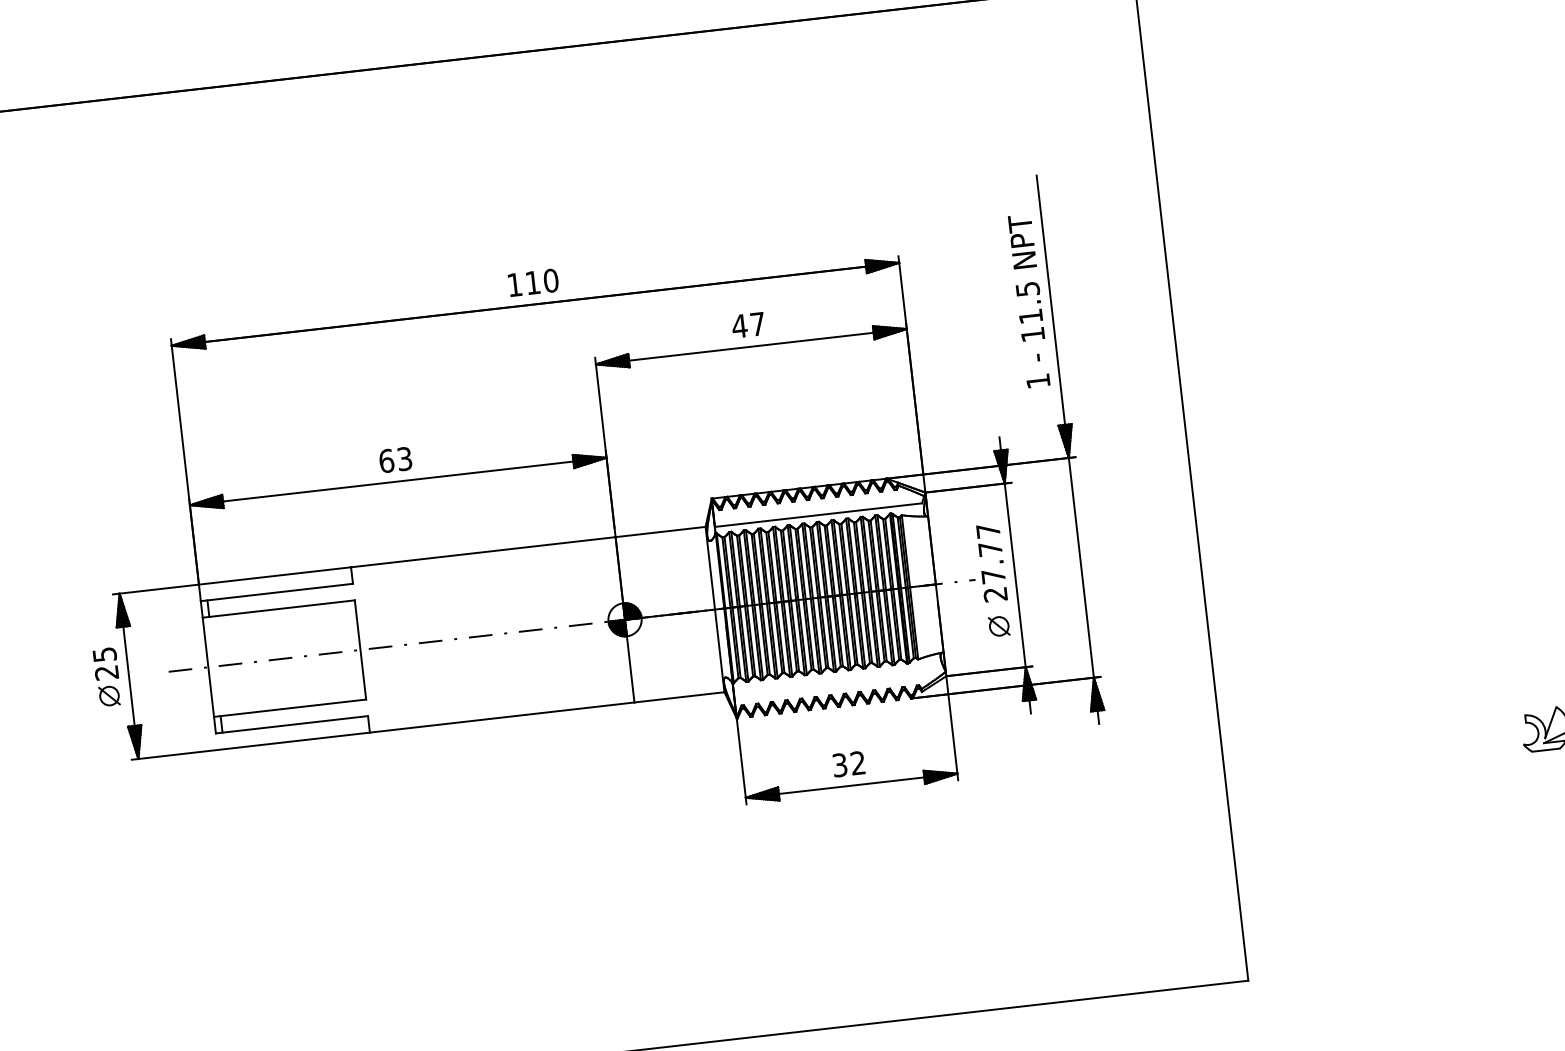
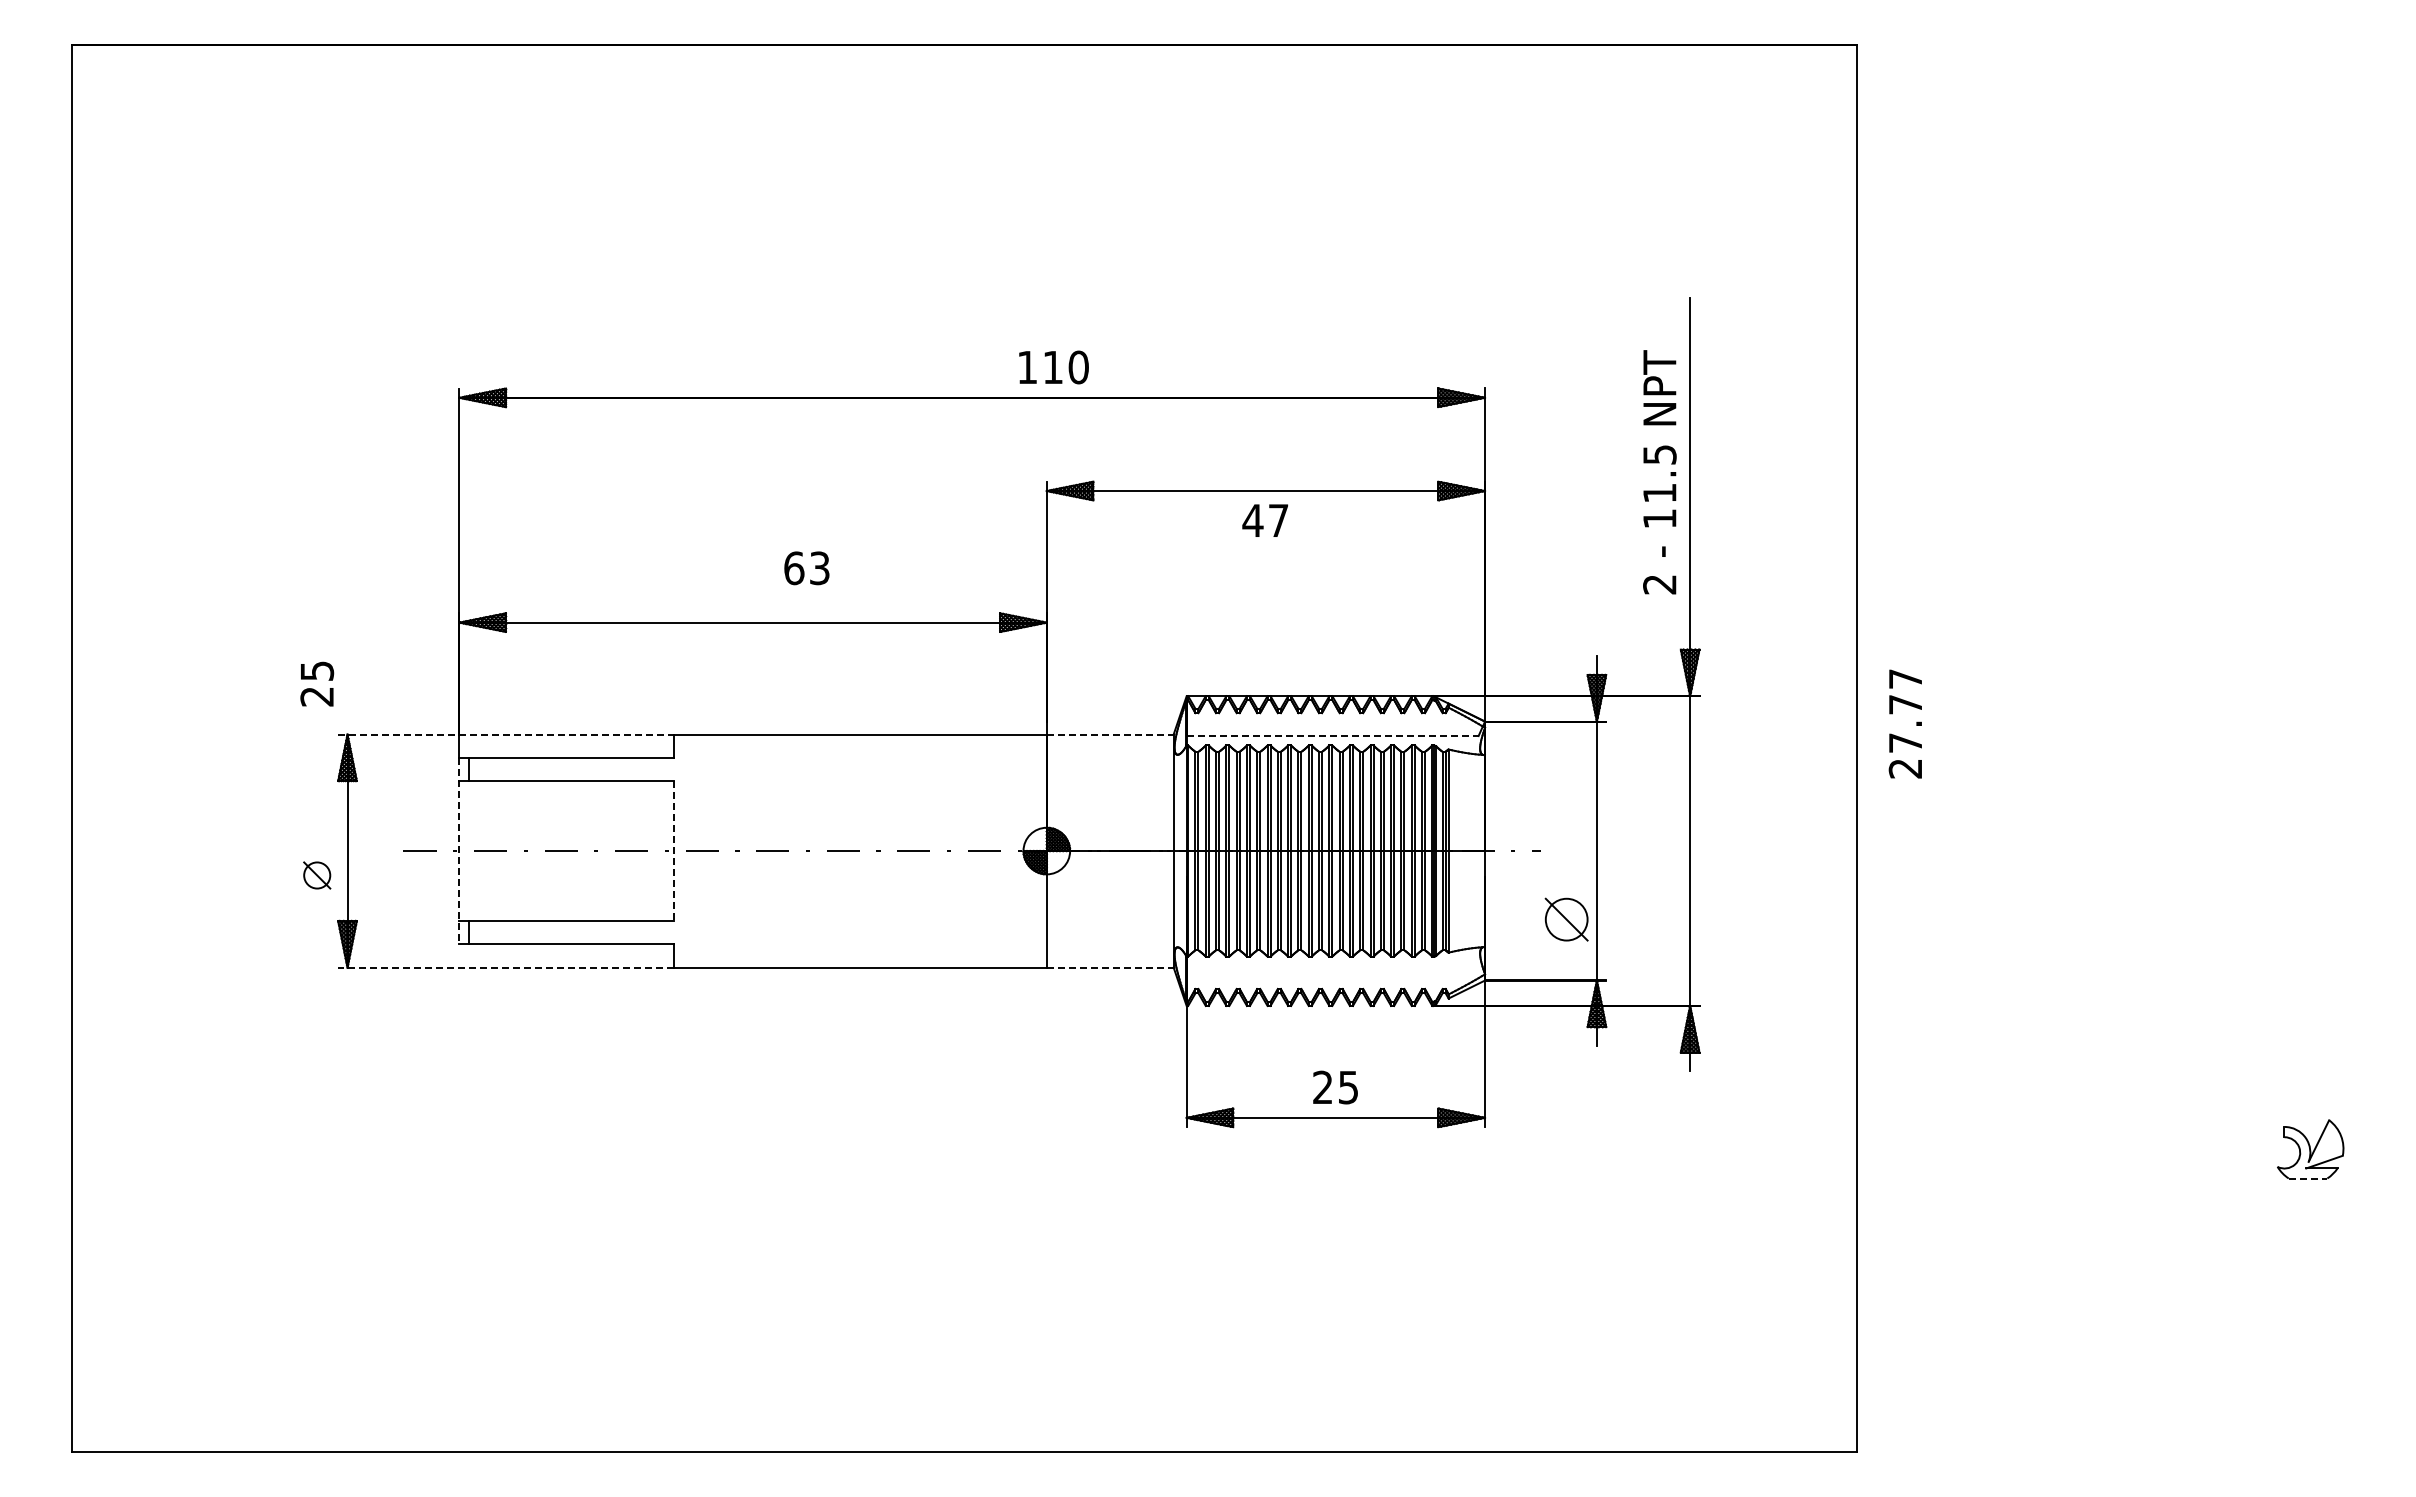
text: (533, 282) -> (1053, 367), moved
text: (748, 325) -> (1265, 520), moved
text: (1038, 381) -> (1659, 584), 1 -> 2
text: (395, 460) -> (806, 568), moved
line: (818, 515) -> (1332, 736), solid -> dashed
line: (660, 531) -> (1110, 734), solid -> dashed
text: (991, 562) -> (1904, 723), moved
line: (232, 580) -> (506, 734), solid -> dashed
part: (999, 626) -> (1566, 919), size x1.6
line: (360, 650) -> (673, 851), solid -> dashed
text: (105, 663) -> (317, 683), moved
line: (208, 667) -> (459, 851), solid -> dashed
line: (679, 697) -> (1110, 967), solid -> dashed
line: (251, 746) -> (506, 967), solid -> dashed
line: (1546, 750) -> (2308, 1178), solid -> dashed
text: (848, 764) -> (1335, 1087), 32 -> 25

